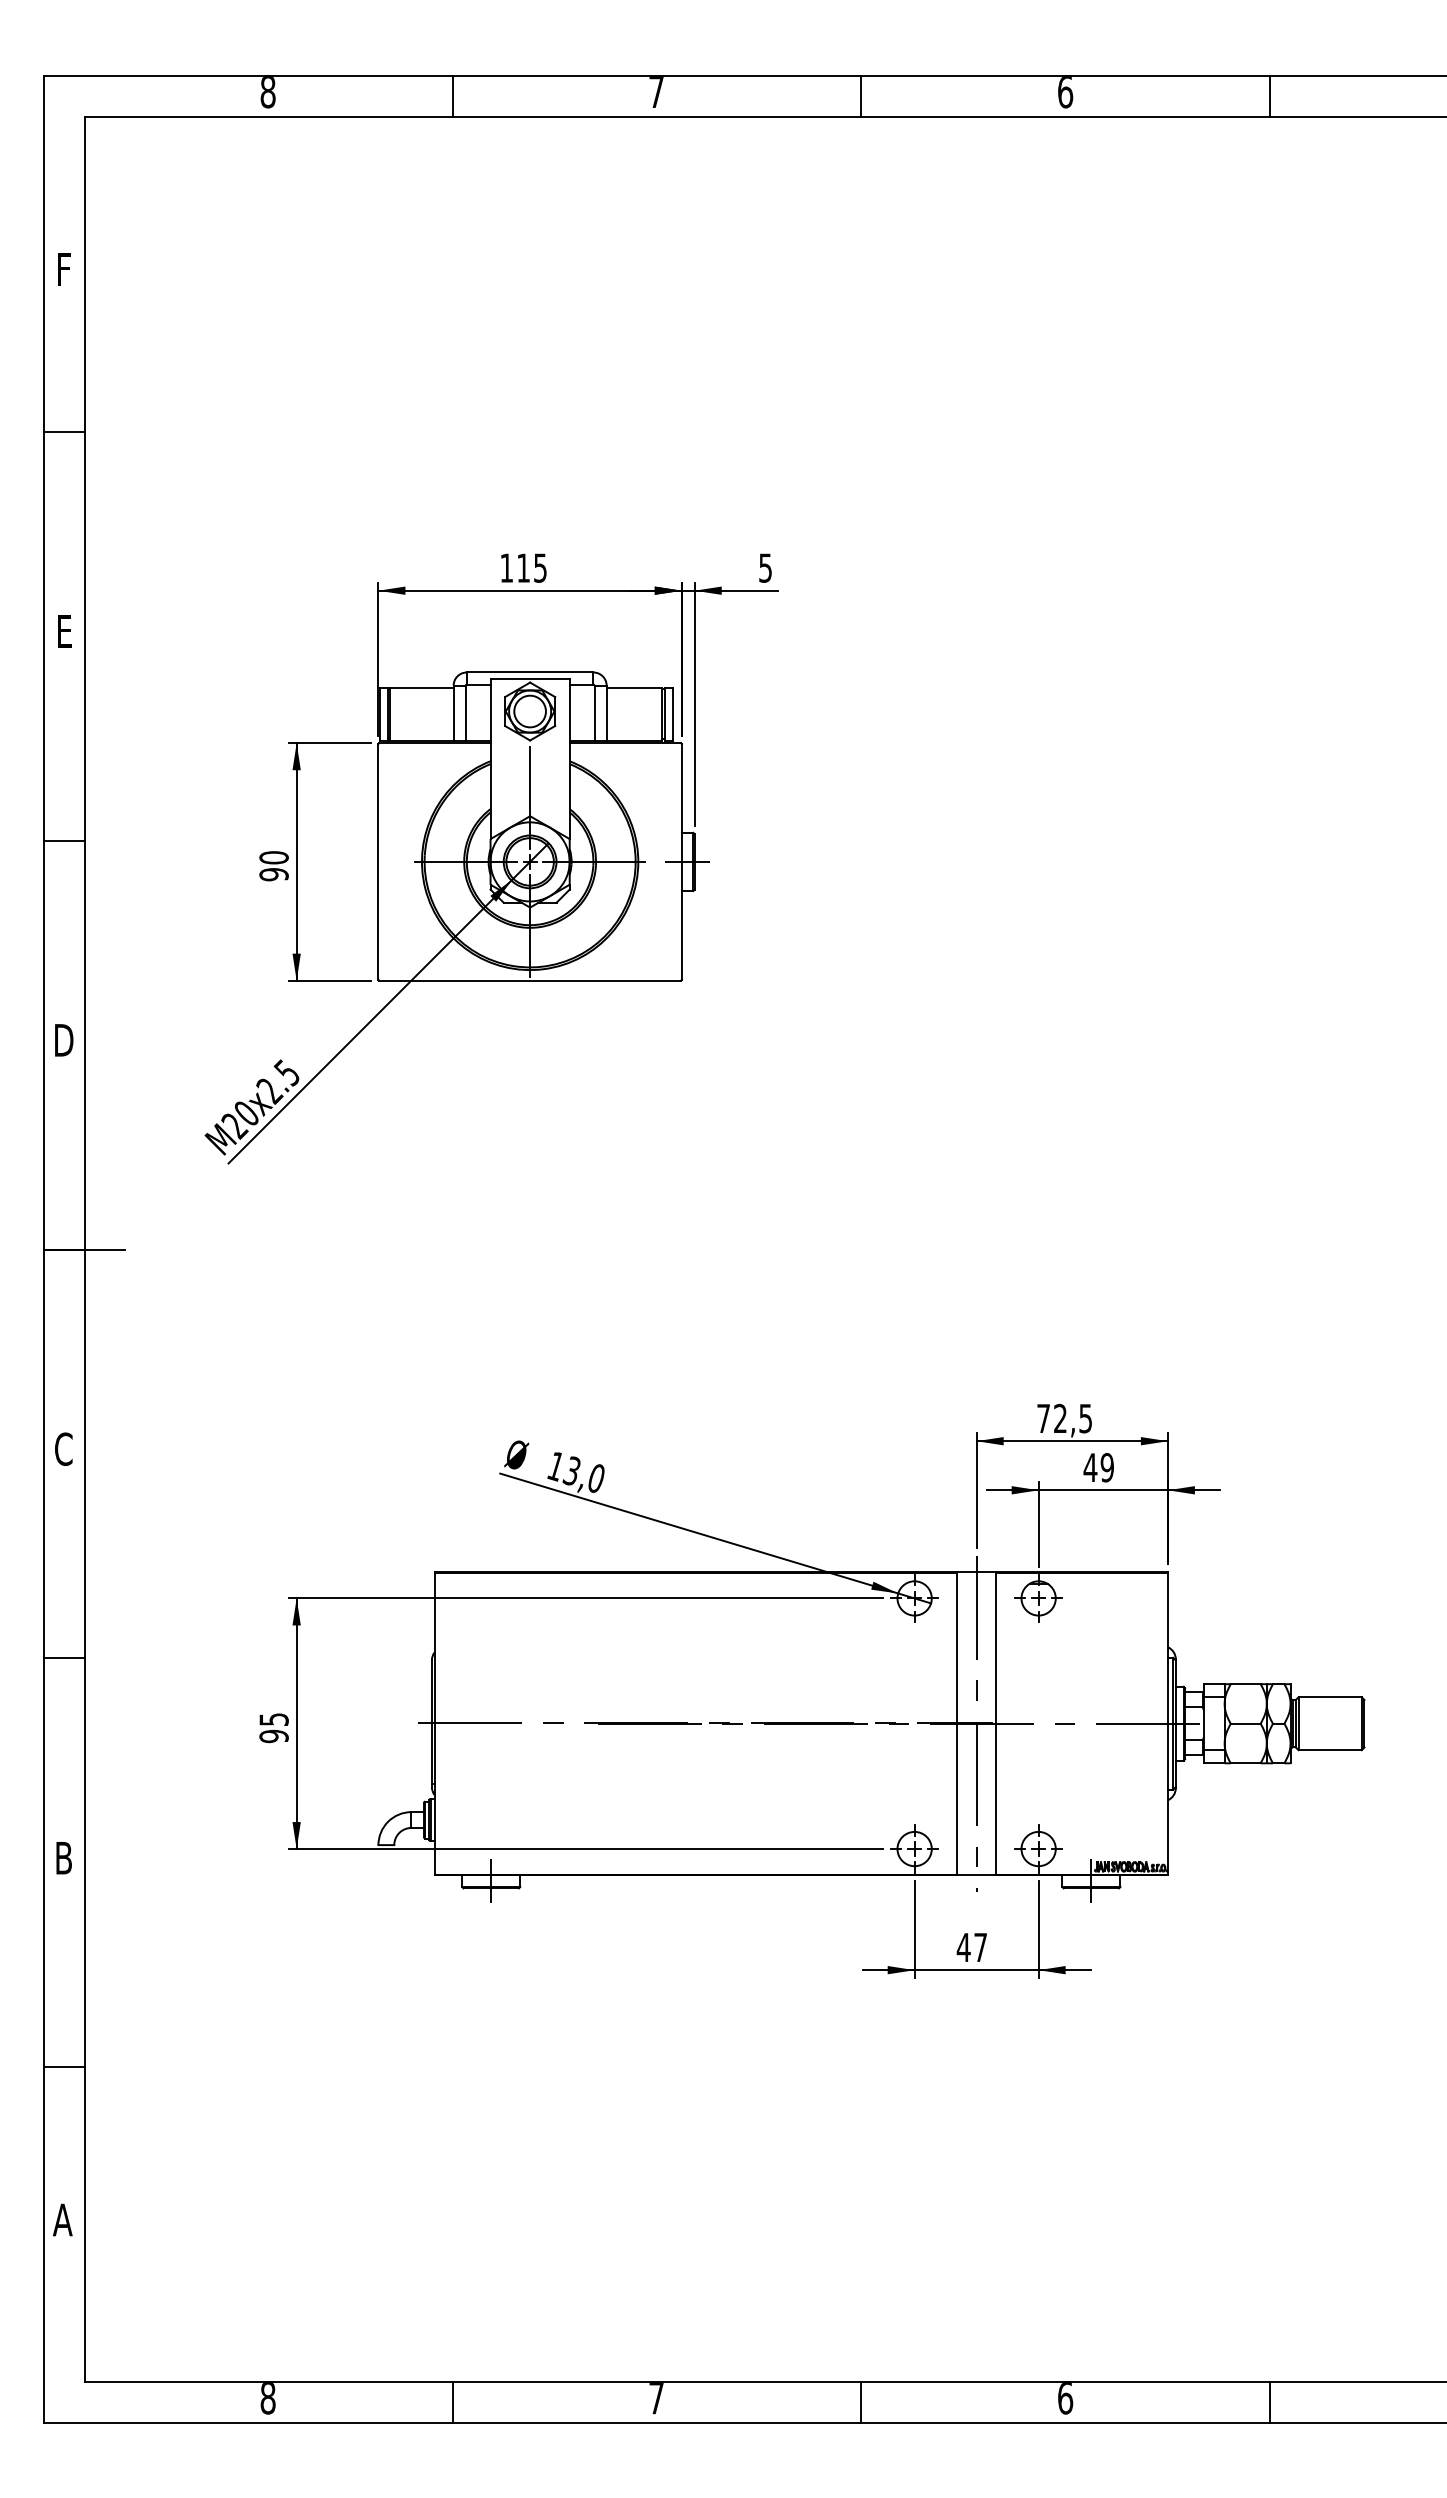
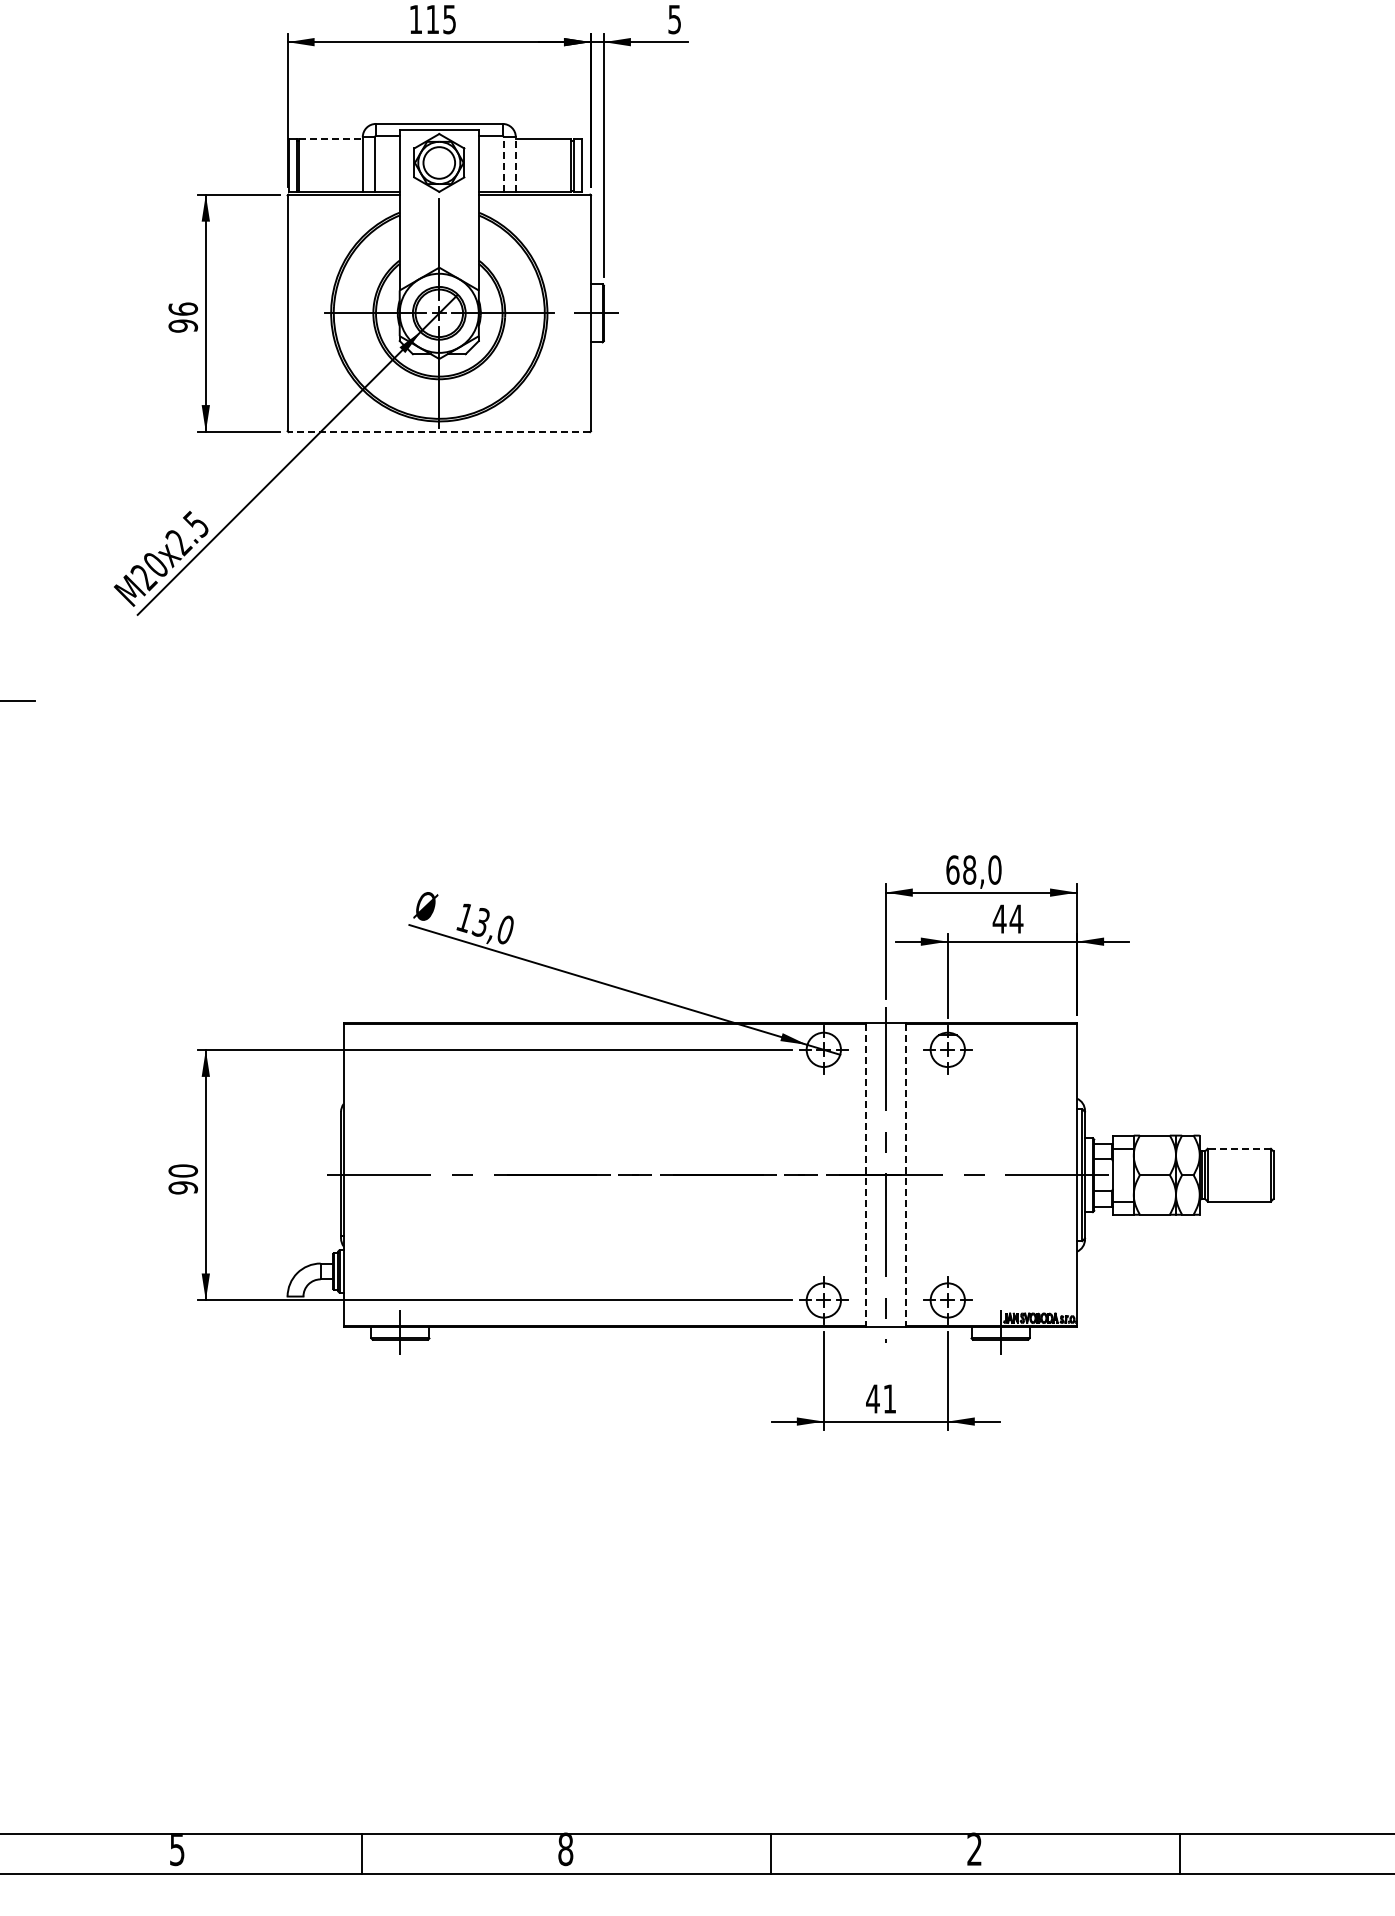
line: (421, 687) -> (330, 138), solid -> dashed
line: (594, 712) -> (503, 163), solid -> dashed
line: (606, 712) -> (515, 163), solid -> dashed
text: (273, 857) -> (182, 308), 90 -> 96
line: (530, 980) -> (439, 431), solid -> dashed
text: (1064, 1418) -> (973, 869), 72,5 -> 68,0
text: (1107, 1467) -> (1016, 918), 49 -> 44
line: (1330, 1697) -> (1239, 1148), solid -> dashed
text: (273, 1719) -> (182, 1170), 95 -> 90
line: (956, 1723) -> (865, 1174), solid -> dashed
line: (996, 1723) -> (905, 1174), solid -> dashed
text: (980, 1947) -> (889, 1398), 47 -> 41
text: (267, 2398) -> (176, 1849), 8 -> 5
text: (656, 2398) -> (565, 1849), 7 -> 8
text: (1065, 2398) -> (974, 1849), 6 -> 2

